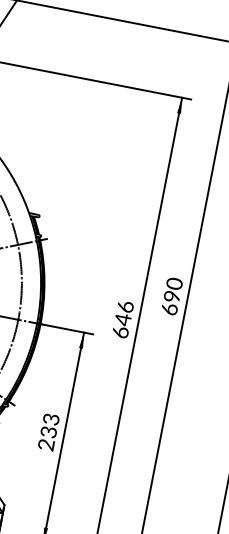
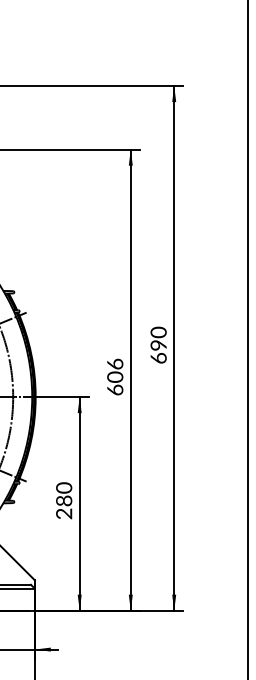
text: (123, 320) -> (115, 377), 646 -> 606
text: (50, 425) -> (64, 494), 233 -> 280

